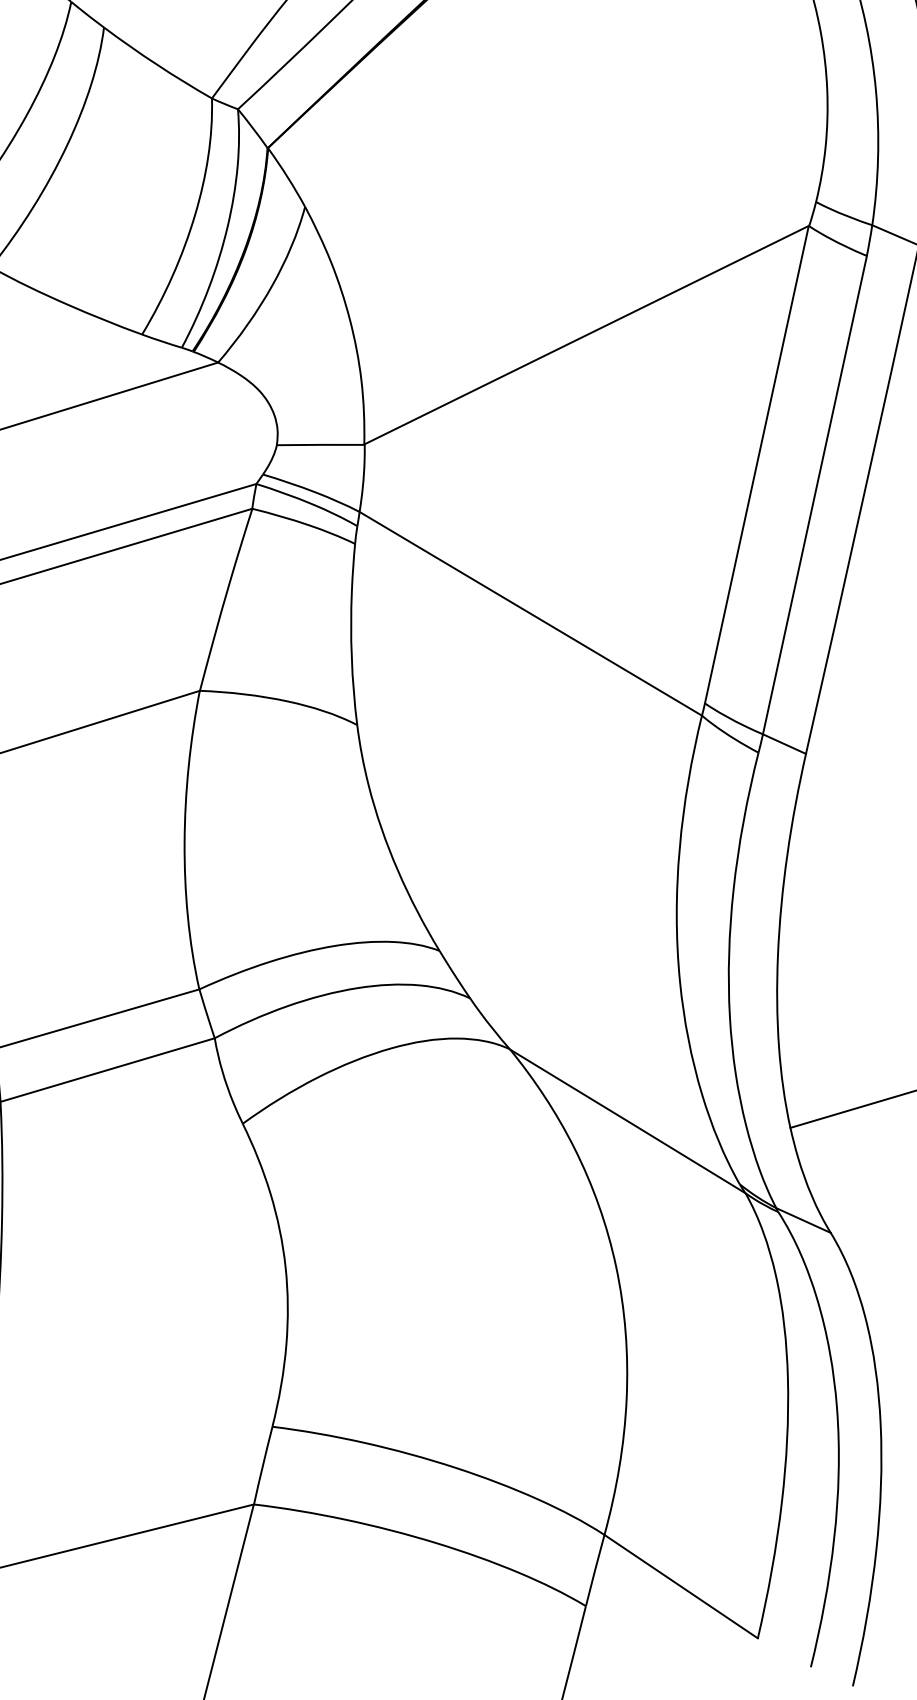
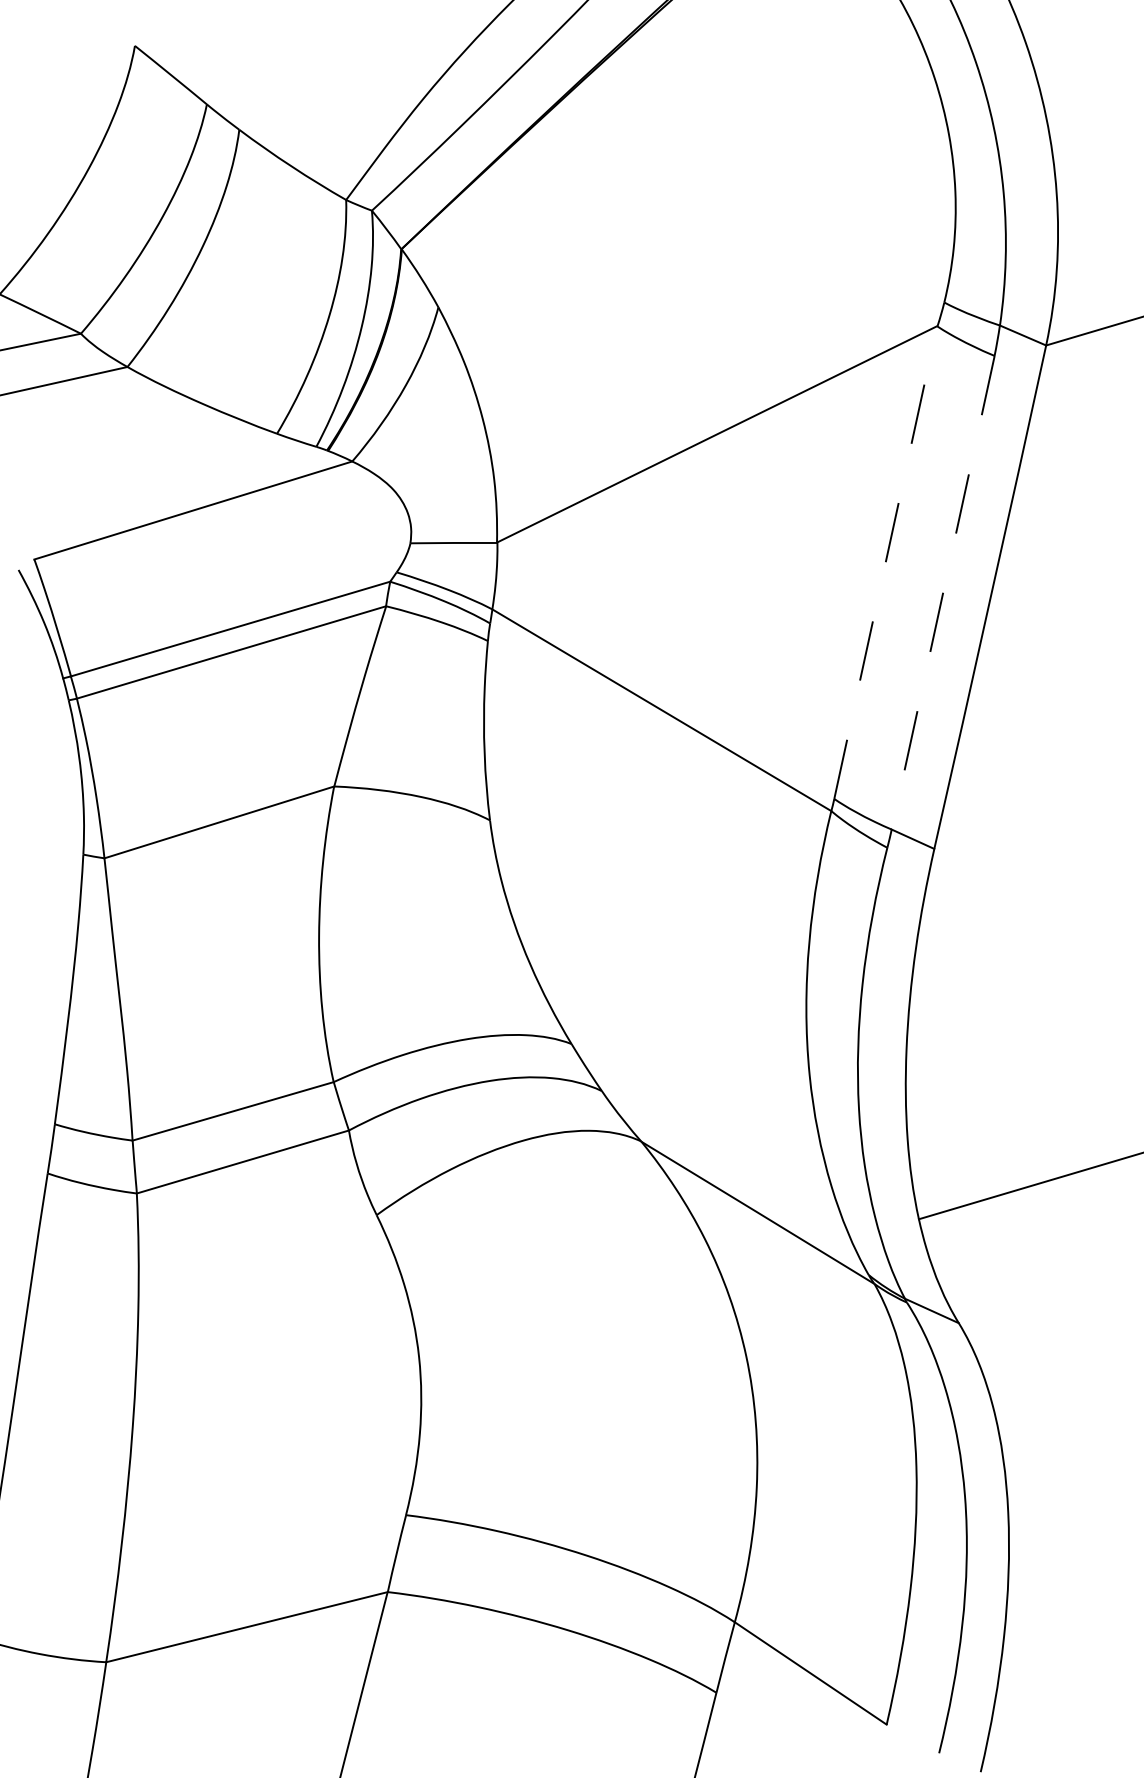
line: (756, 464) -> (885, 562), solid -> dashed
line: (815, 495) -> (943, 593), solid -> dashed

